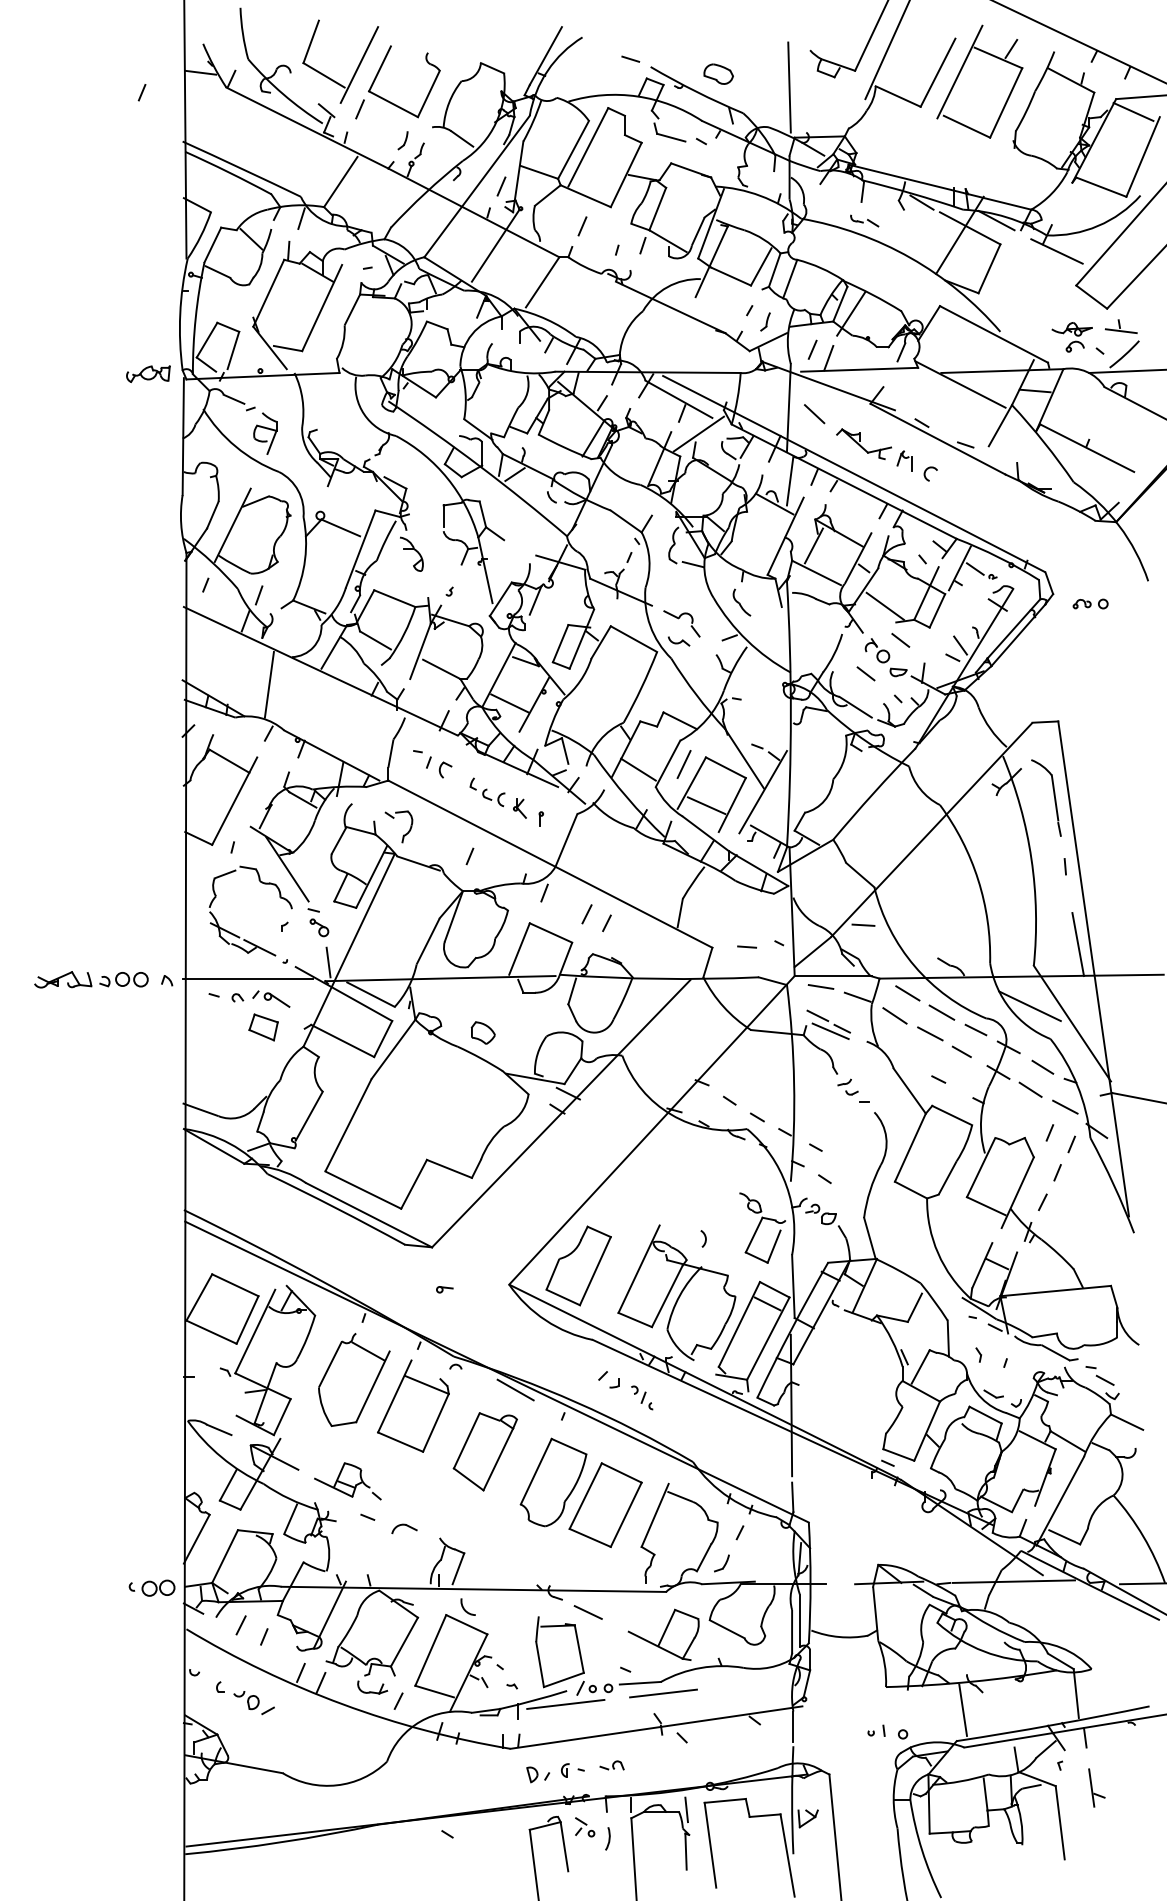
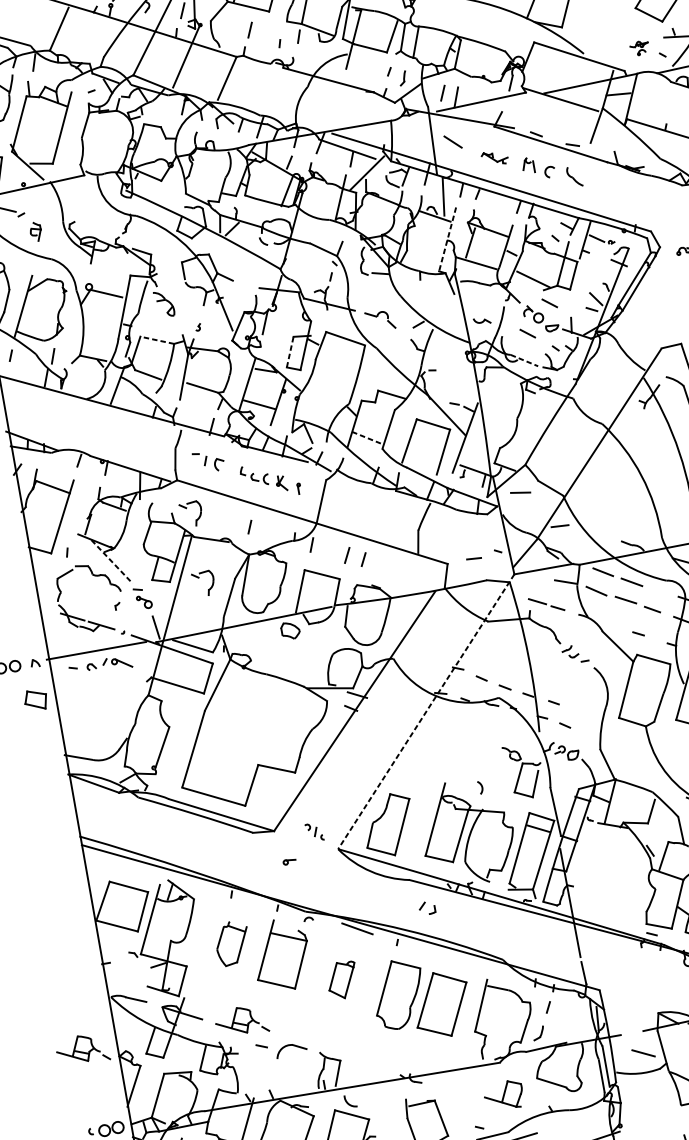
line: (851, 313) -> (467, 60), removed
part: (1071, 337) -> (639, 48), size x0.6
part: (265, 433) -> (35, 231), size x0.6
part: (863, 443) -> (494, 157), size x0.6
line: (785, 536) -> (447, 239), solid -> dashed
line: (394, 598) -> (157, 340), solid -> dashed
part: (741, 602) -> (574, 176), moved
part: (679, 641) -> (482, 320), moved
line: (560, 643) -> (290, 352), solid -> dashed
line: (268, 684) -> (72, 423), removed
line: (856, 707) -> (525, 360), solid -> dashed
line: (683, 764) -> (400, 427), removed
line: (638, 769) -> (366, 437), solid -> dashed
line: (706, 805) -> (423, 456), removed
line: (287, 869) -> (112, 561), solid -> dashed
part: (394, 909) -> (199, 577), added
line: (820, 986) -> (520, 492), moved
part: (263, 1027) -> (35, 700), moved
line: (975, 1029) -> (659, 590), removed
line: (830, 1031) -> (549, 611), removed
part: (482, 1032) -> (289, 630), moved
line: (651, 1130) -> (425, 711), solid -> dashed
part: (354, 1379) -> (232, 942), size x0.6
part: (642, 1397) -> (314, 831), moved
part: (484, 1451) -> (342, 980), size x0.6
part: (139, 1481) -> (82, 1049), added
part: (404, 1528) -> (291, 1049), size x1.6
line: (587, 1612) -> (642, 1053), moved
part: (663, 1634) -> (503, 1095), size x0.7

